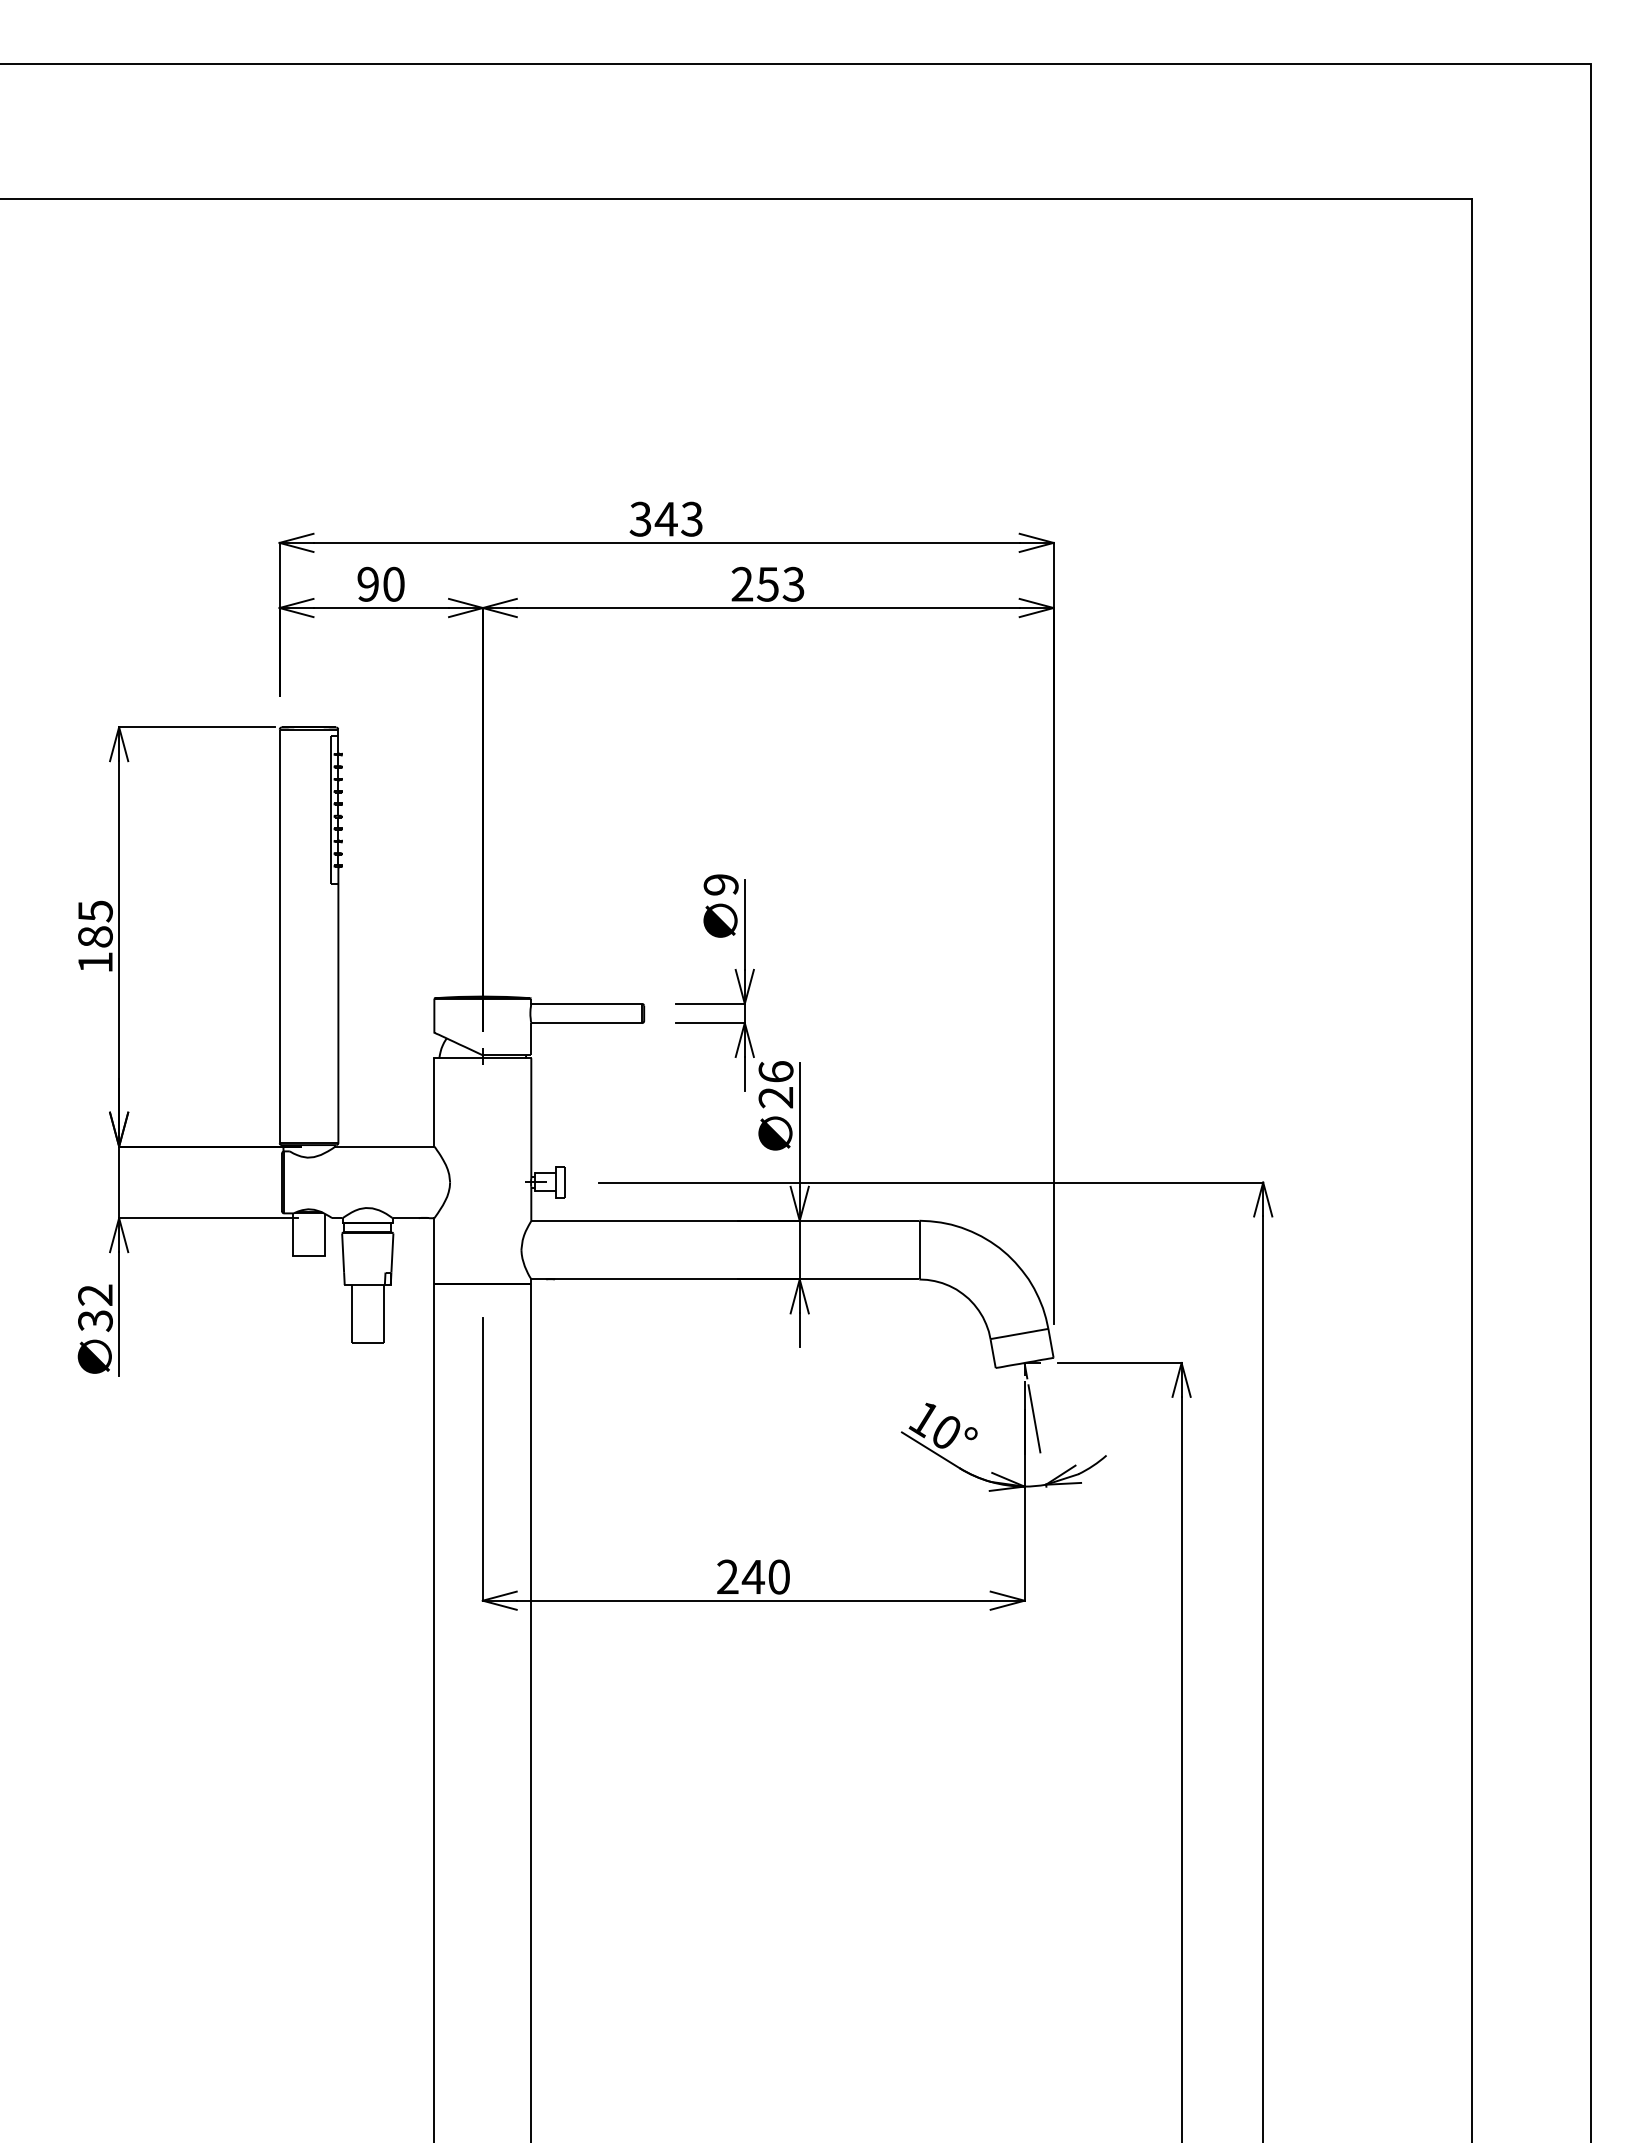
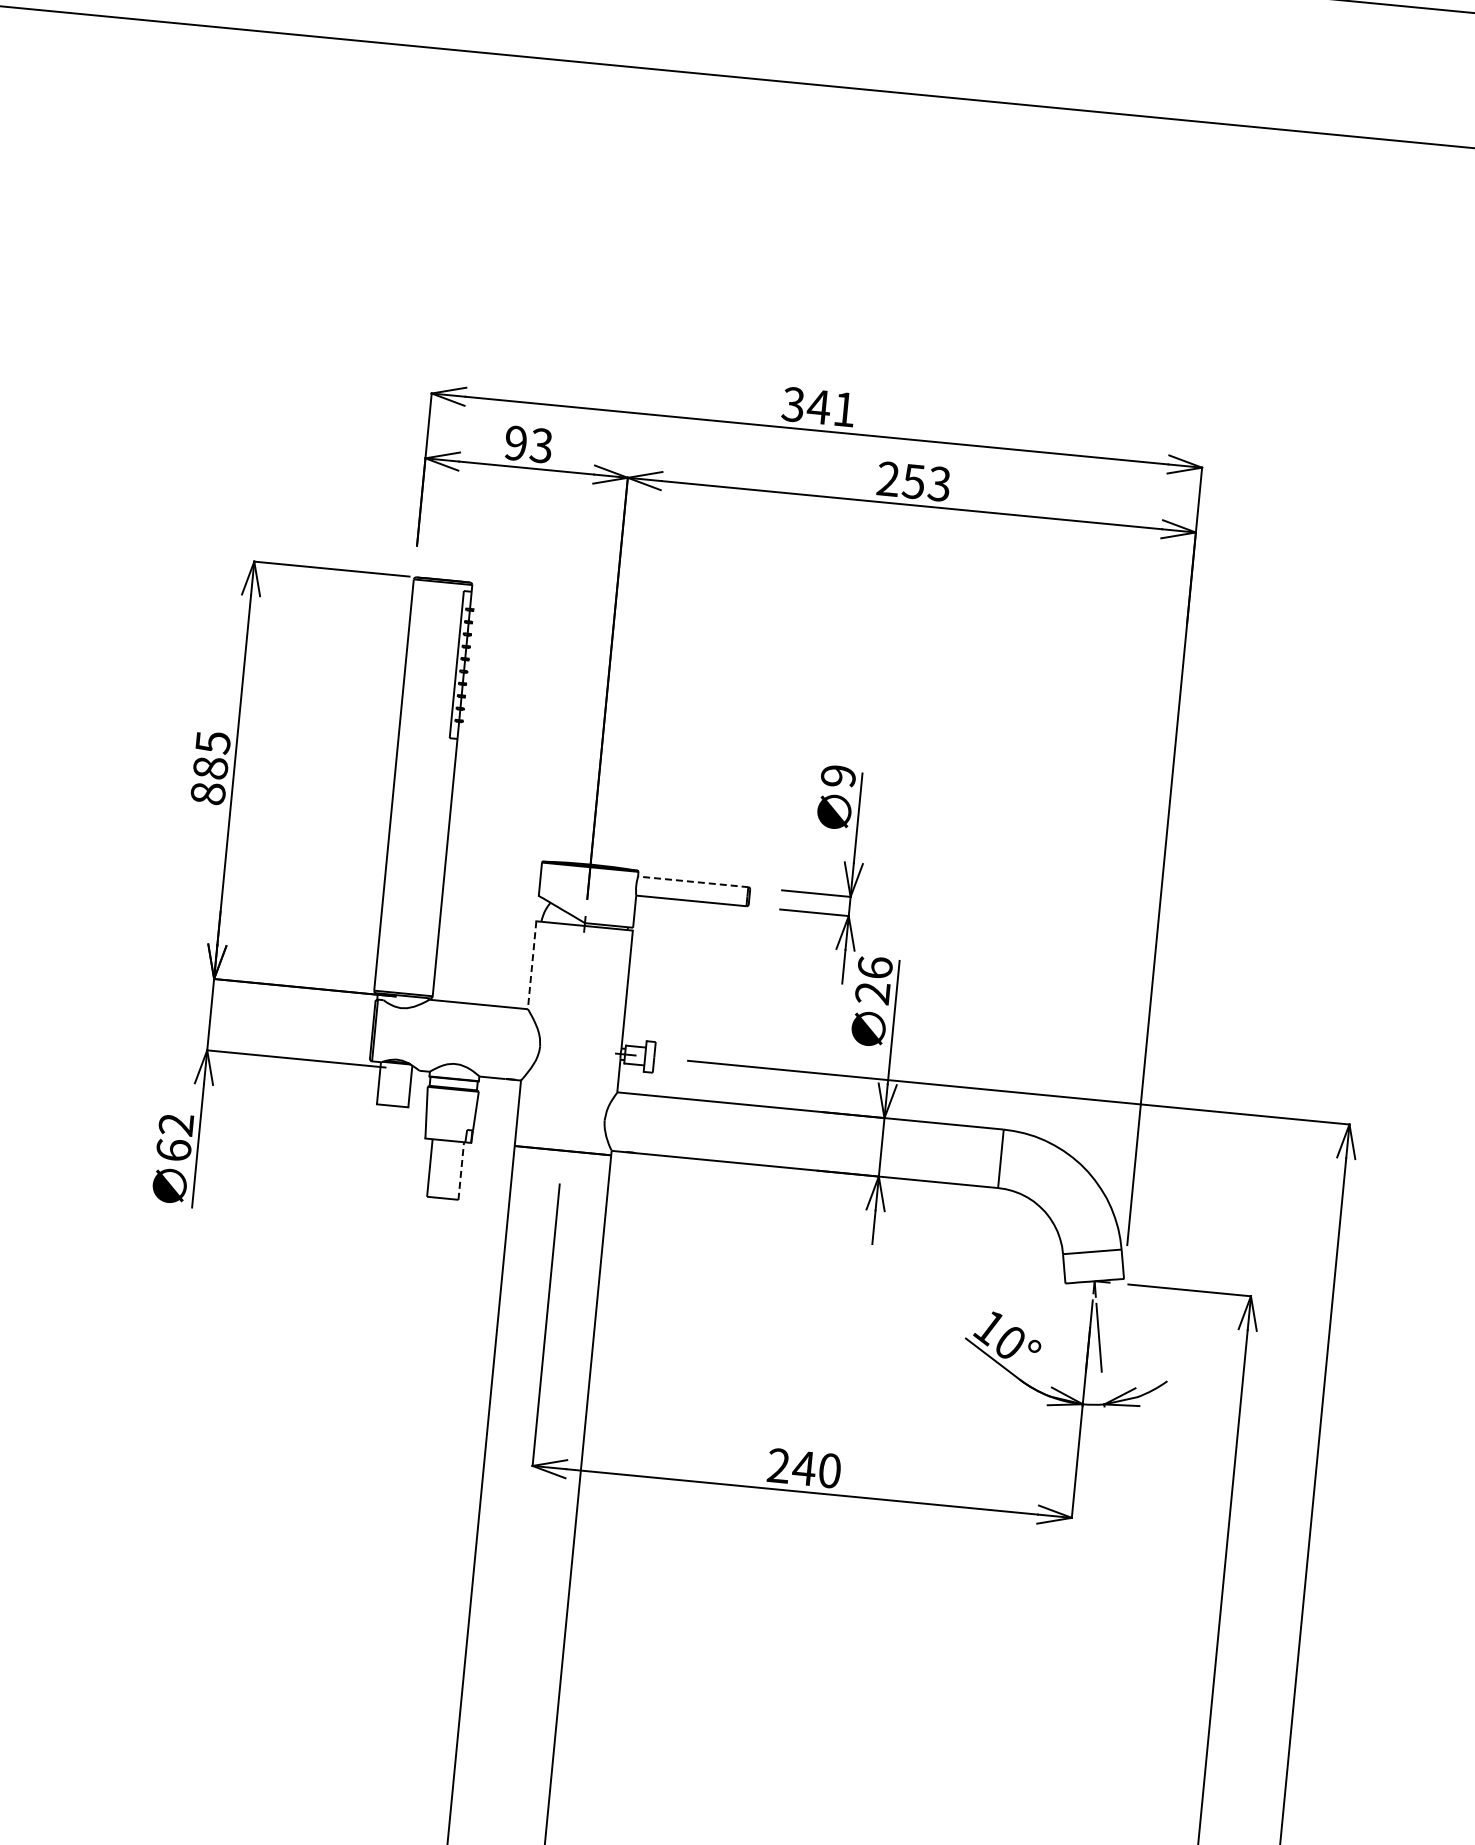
text: (691, 518) -> (844, 408), 343 -> 341
text: (393, 583) -> (541, 444), 90 -> 93
text: (95, 962) -> (208, 793), 185 -> 885
line: (586, 1003) -> (693, 881), solid -> dashed
line: (434, 1102) -> (532, 965), solid -> dashed
line: (383, 1314) -> (461, 1171), solid -> dashed
text: (95, 1321) -> (173, 1150), 32 -> 62

